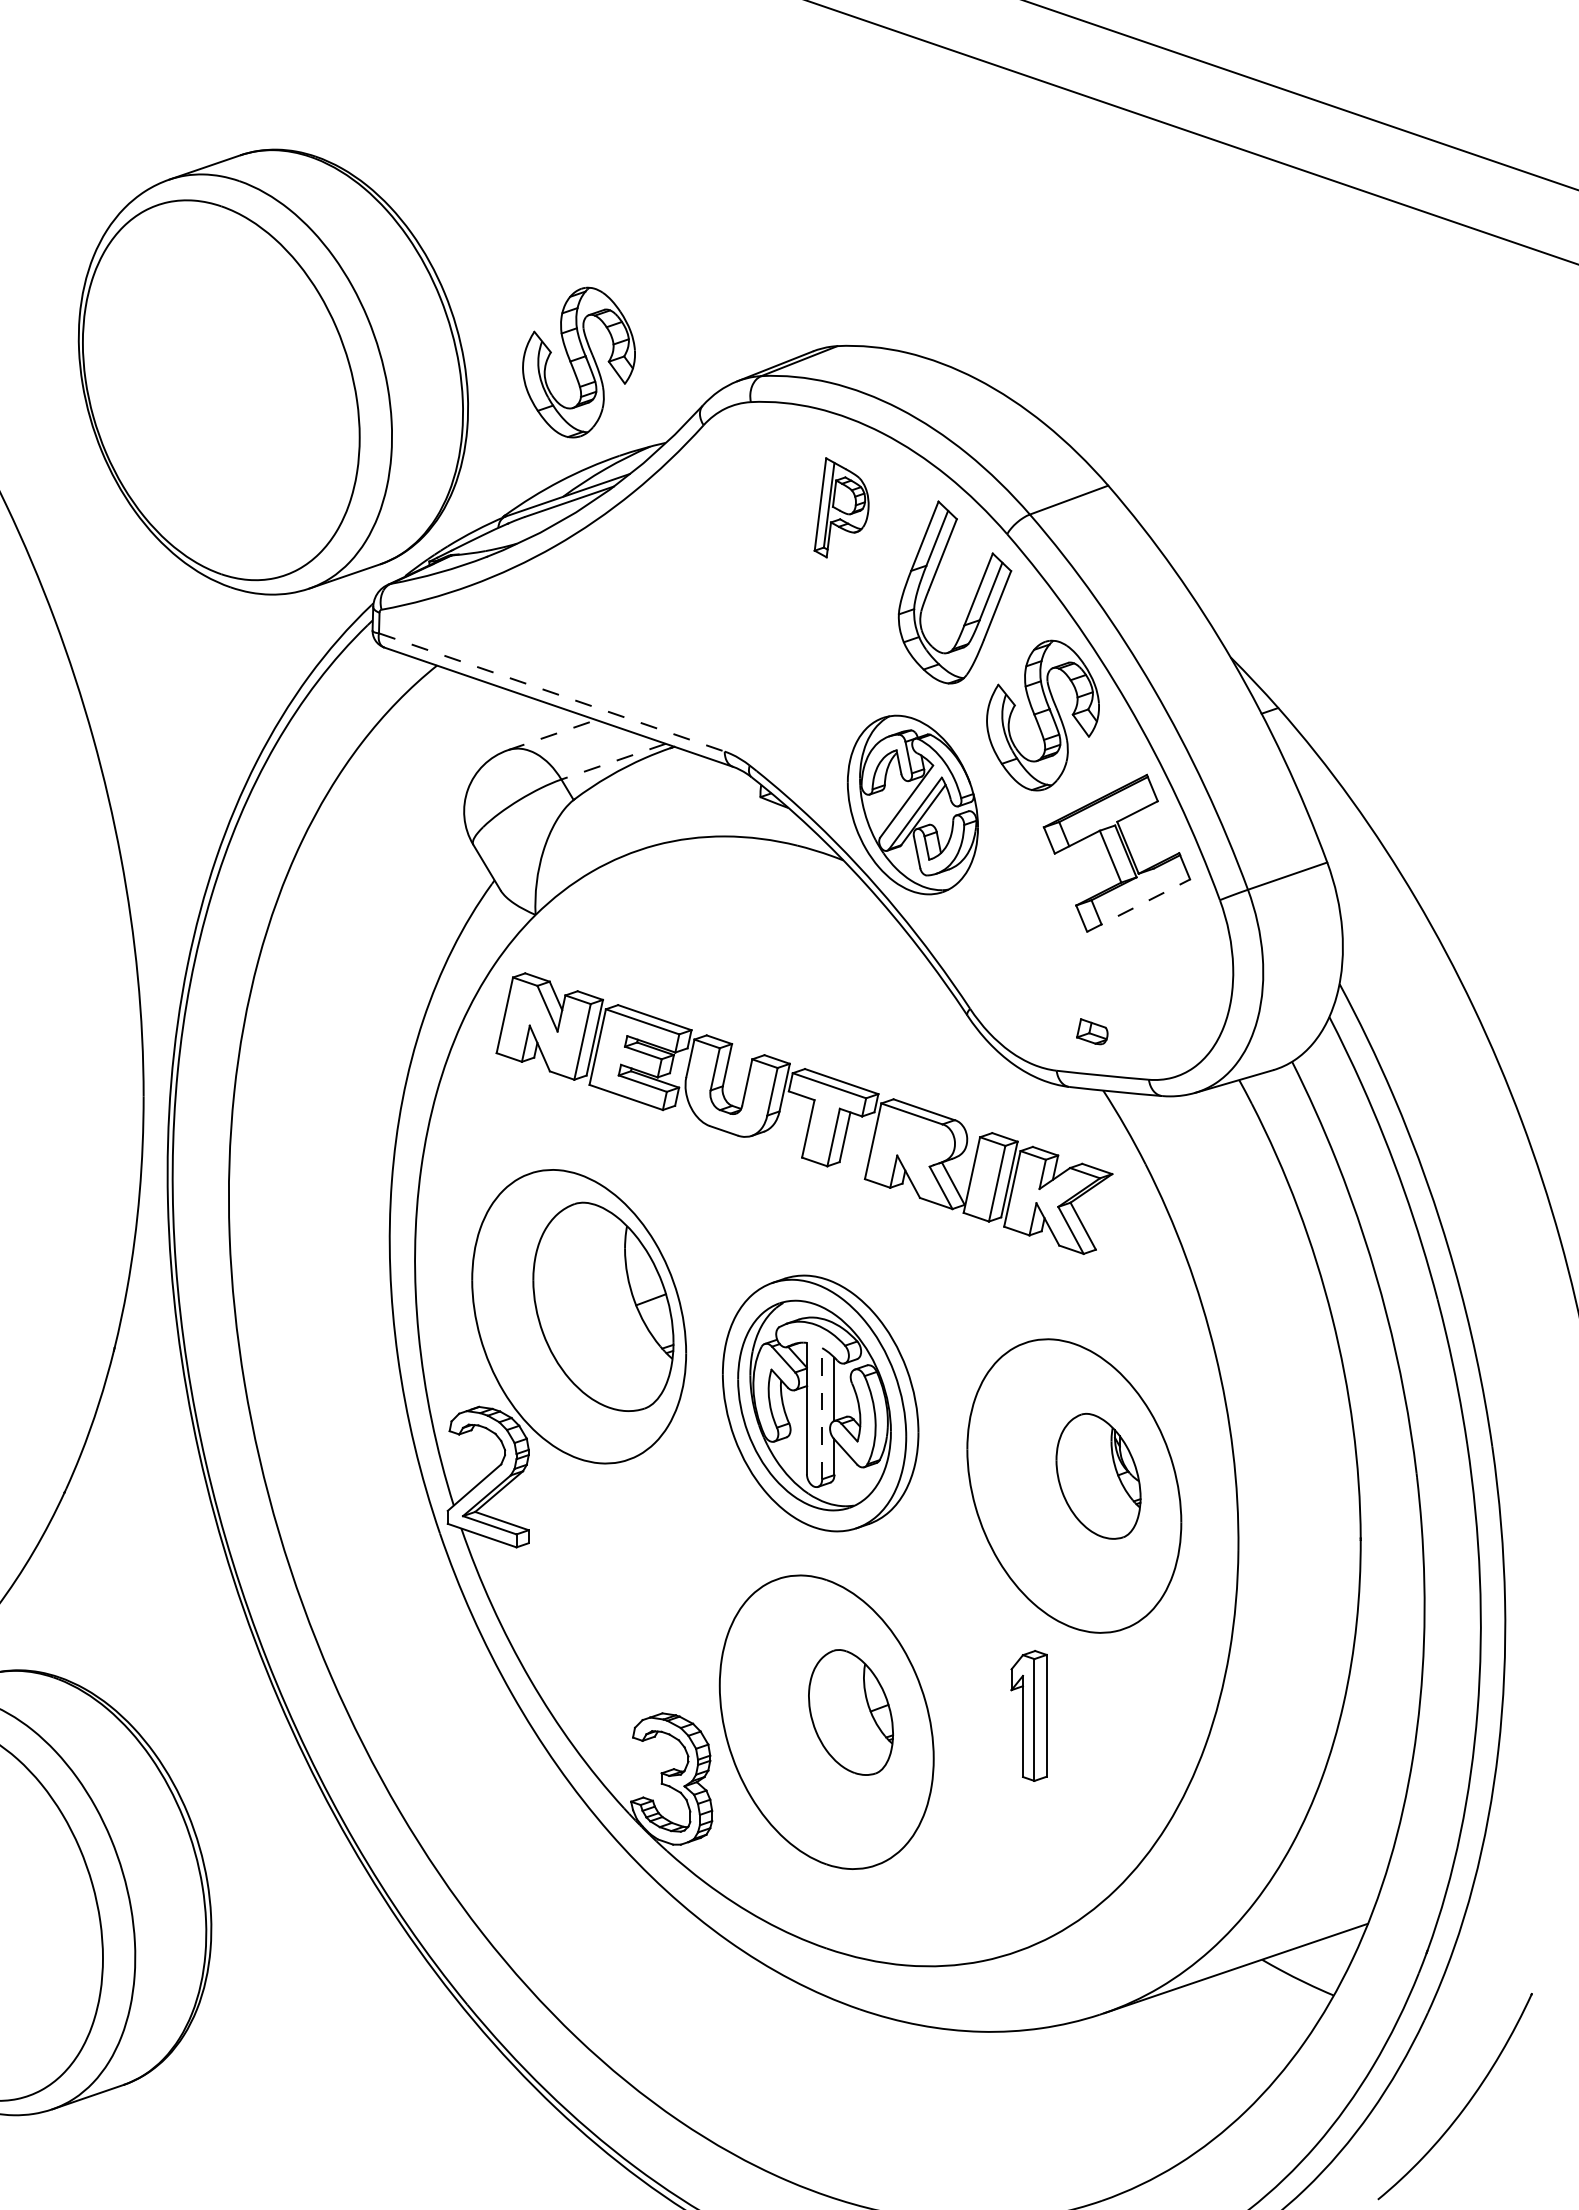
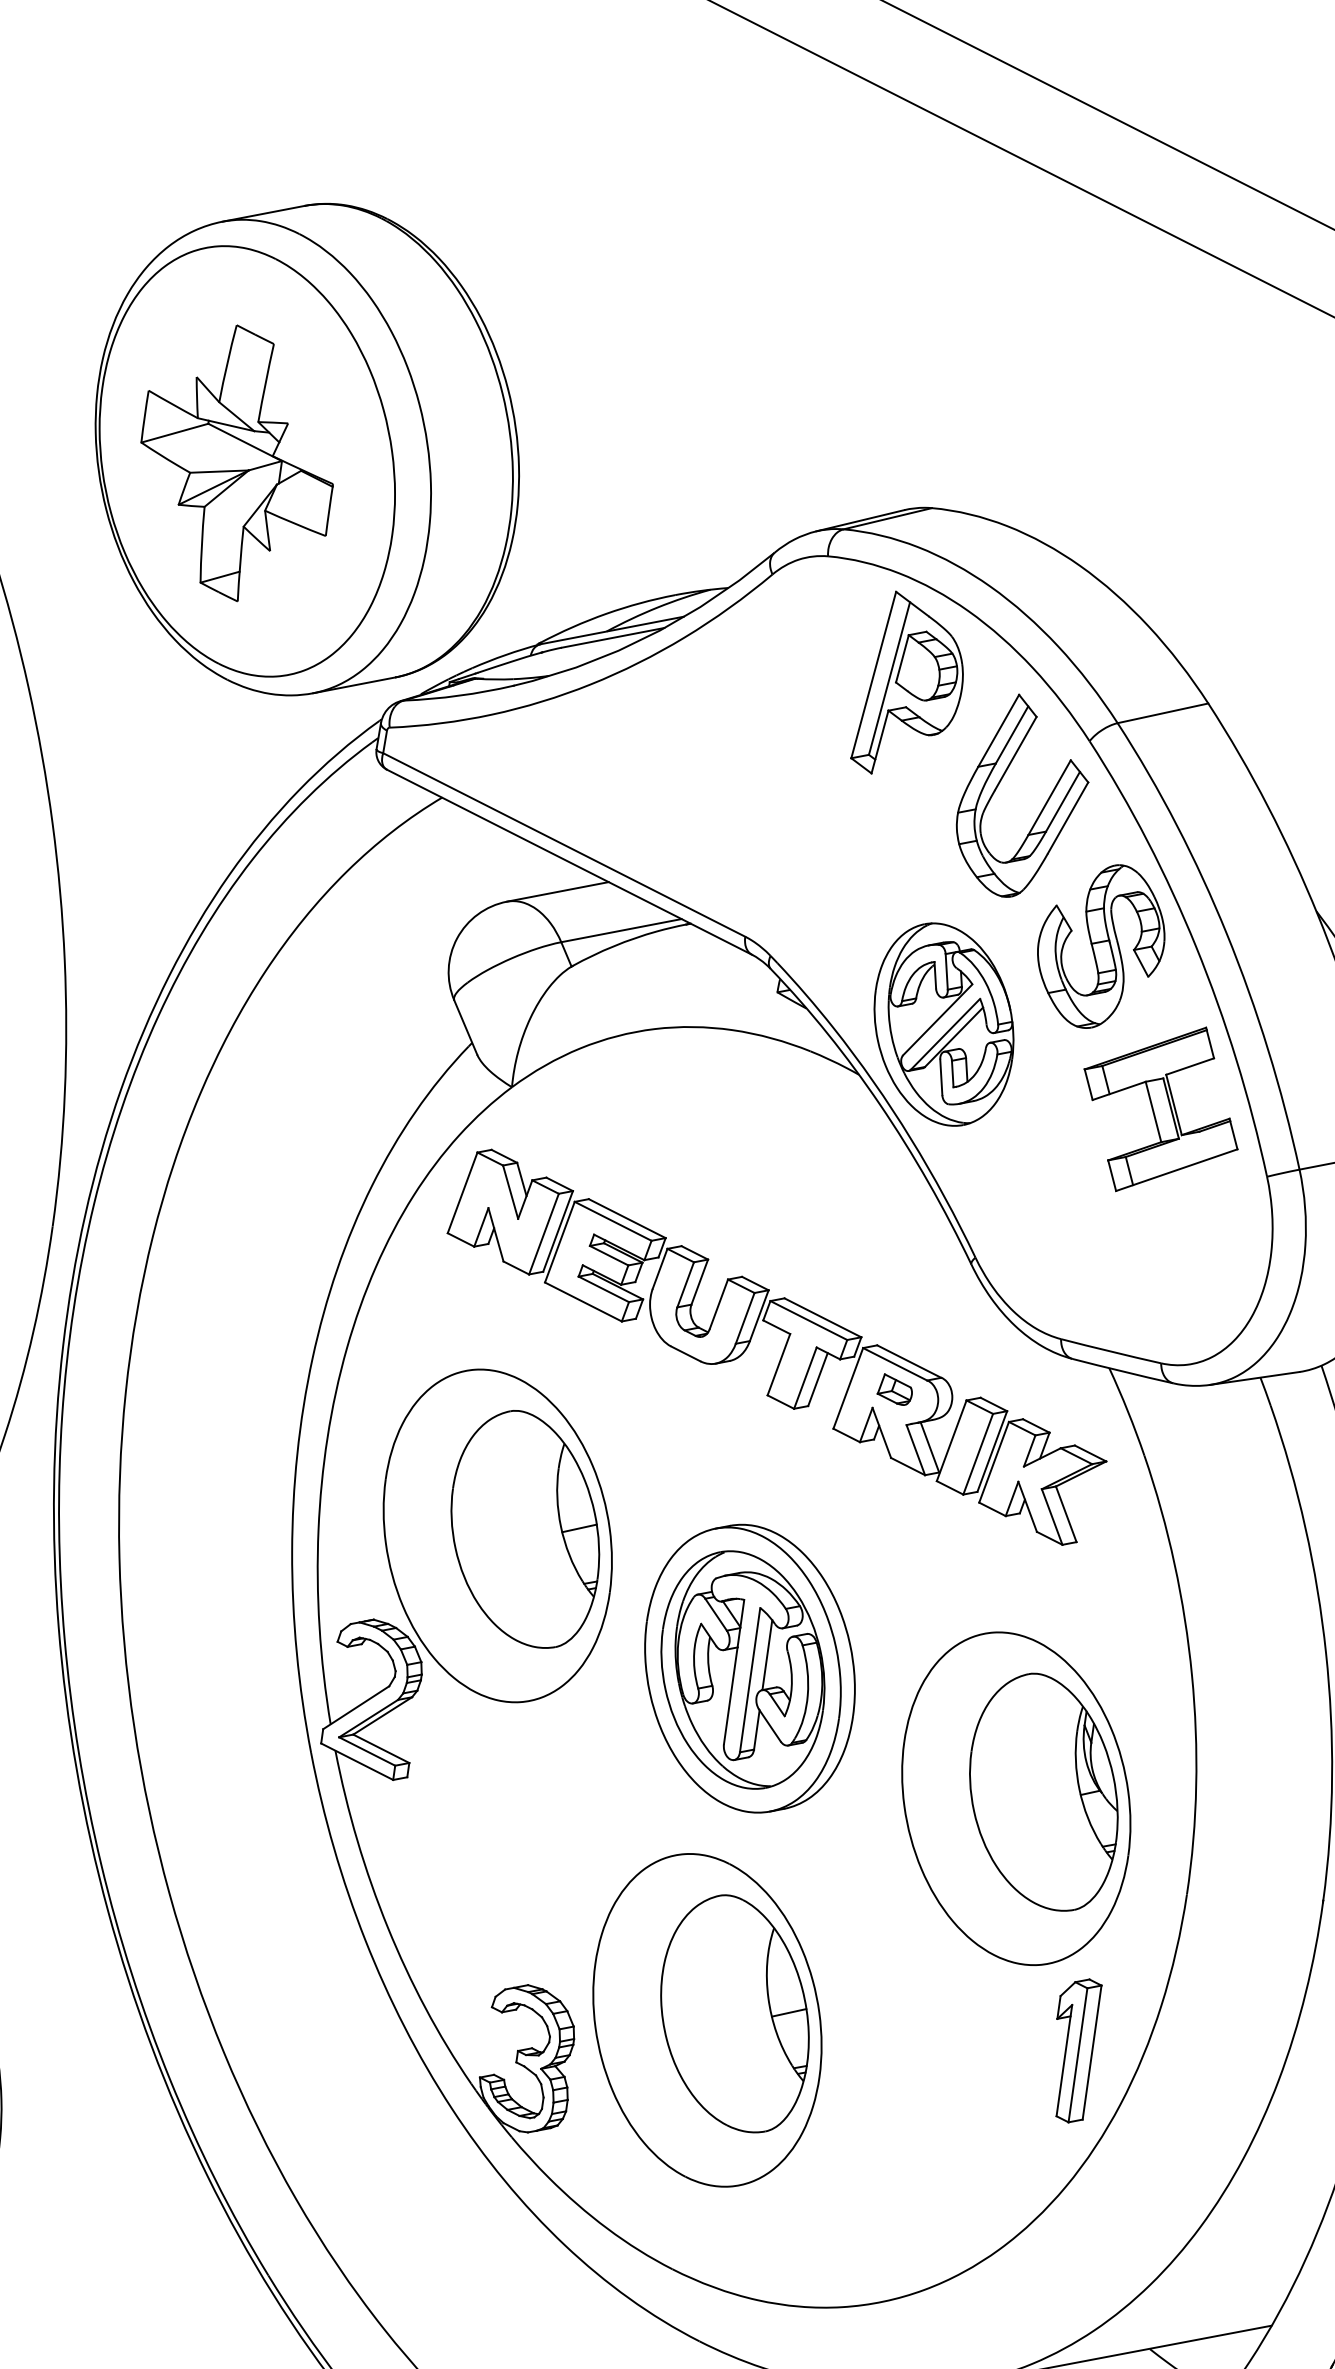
part: (578, 362) -> (644, 486), removed
part: (212, 392) -> (237, 462), added
part: (841, 507) -> (911, 686), size x1.67
line: (551, 692) -> (563, 844), dashed -> solid
line: (552, 735) -> (558, 892), dashed -> solid
line: (613, 761) -> (621, 930), dashed -> solid
line: (1138, 905) -> (1176, 1170), dashed -> solid
part: (1092, 1031) -> (895, 1389), moved
line: (822, 1413) -> (750, 1680), dashed -> solid
part: (1098, 1476) -> (1044, 1791), size x1.67
part: (850, 1712) -> (735, 2013), size x1.67
part: (1028, 1715) -> (1072, 2049), moved

